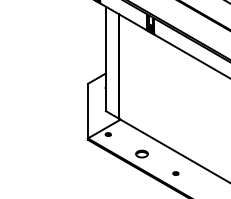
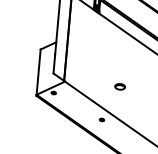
part: (141, 153) -> (119, 86), moved
part: (175, 173) -> (101, 119), moved

